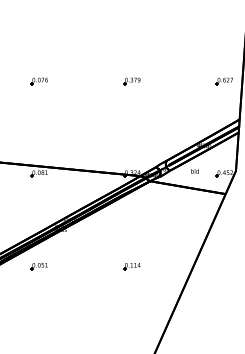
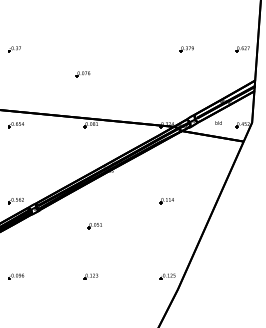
part: (38, 81) -> (82, 74), moved
part: (131, 81) -> (186, 49), moved
part: (38, 267) -> (94, 226), moved

